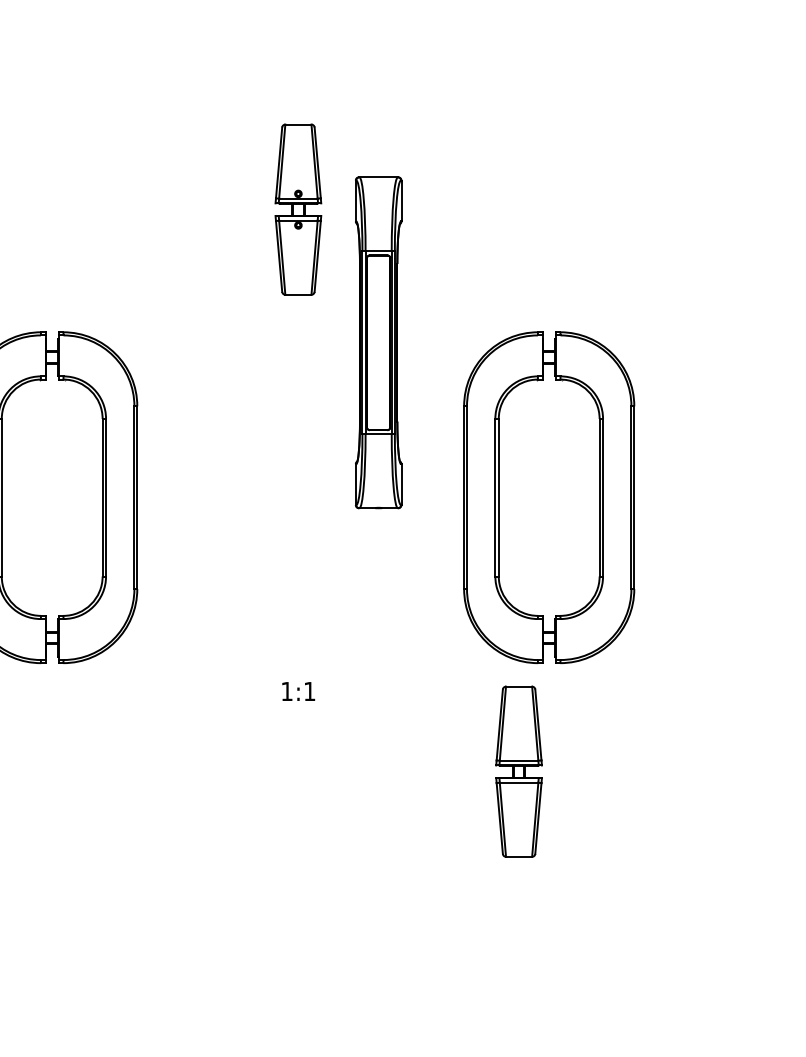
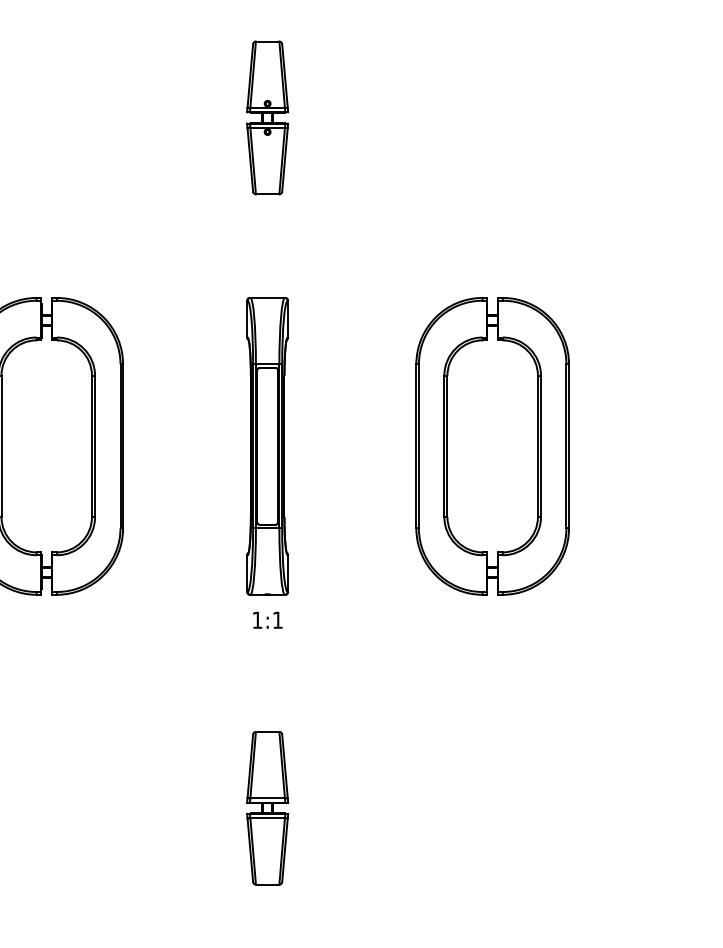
part: (298, 209) -> (267, 117), moved
part: (378, 342) -> (267, 446), moved
part: (518, 772) -> (267, 808), moved

